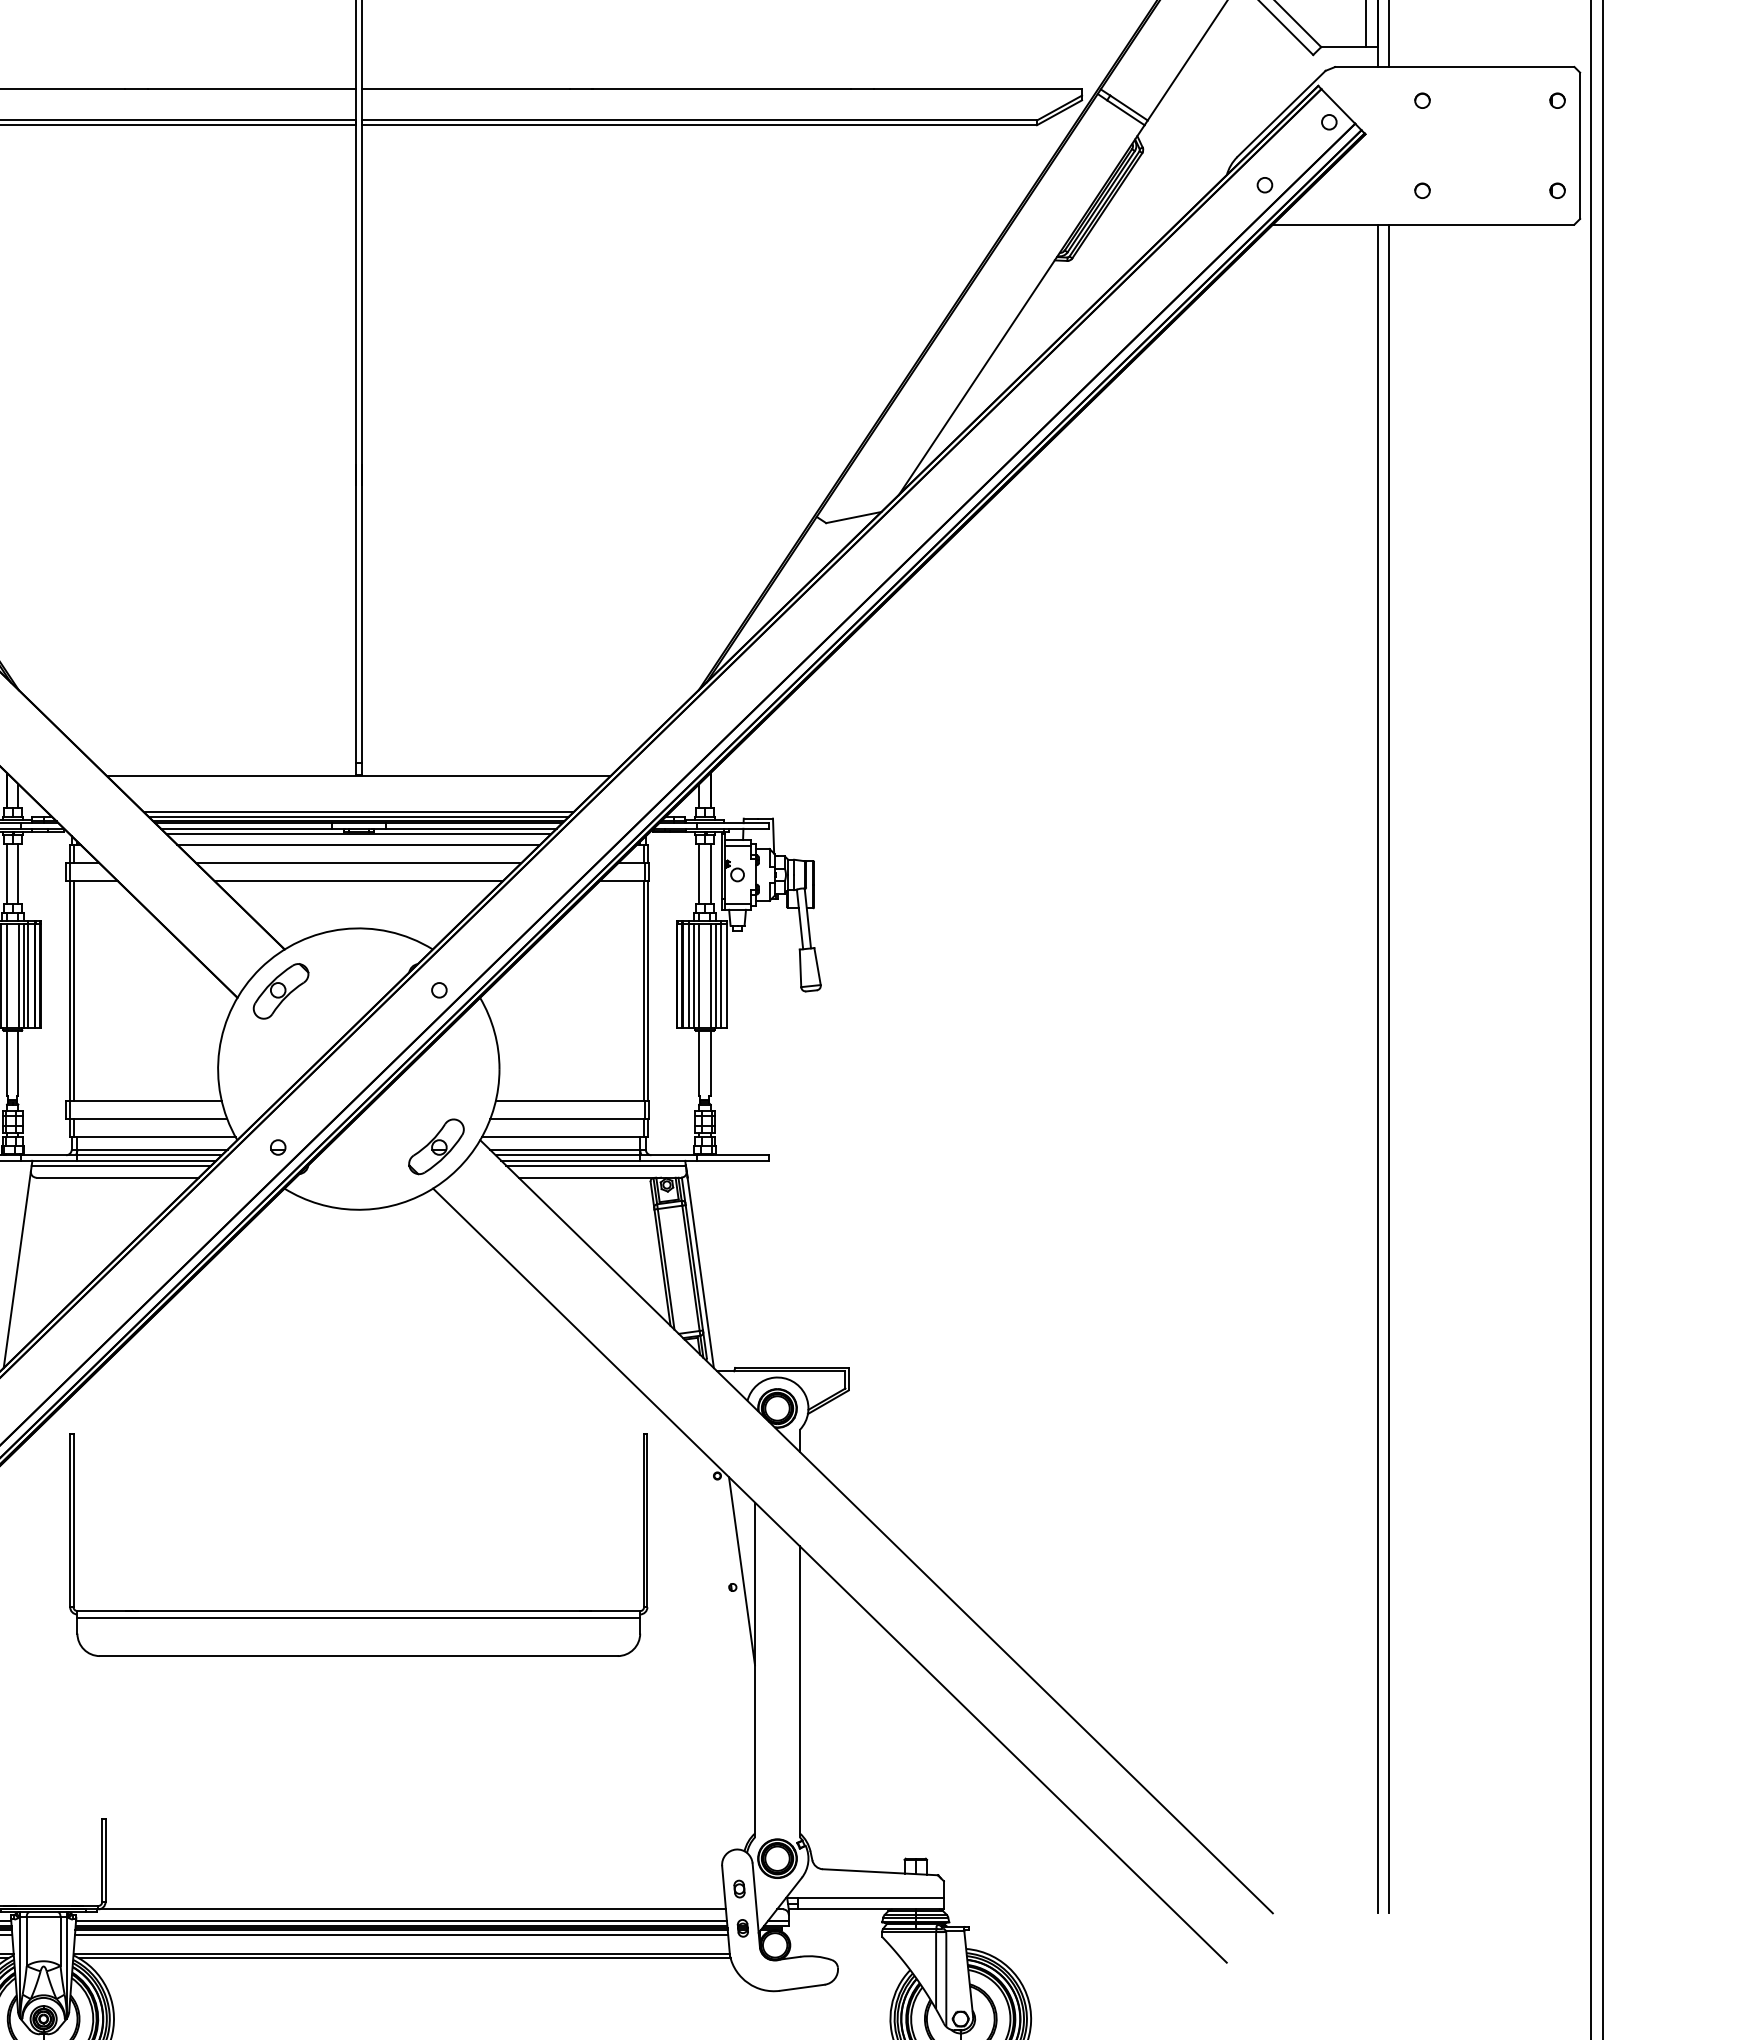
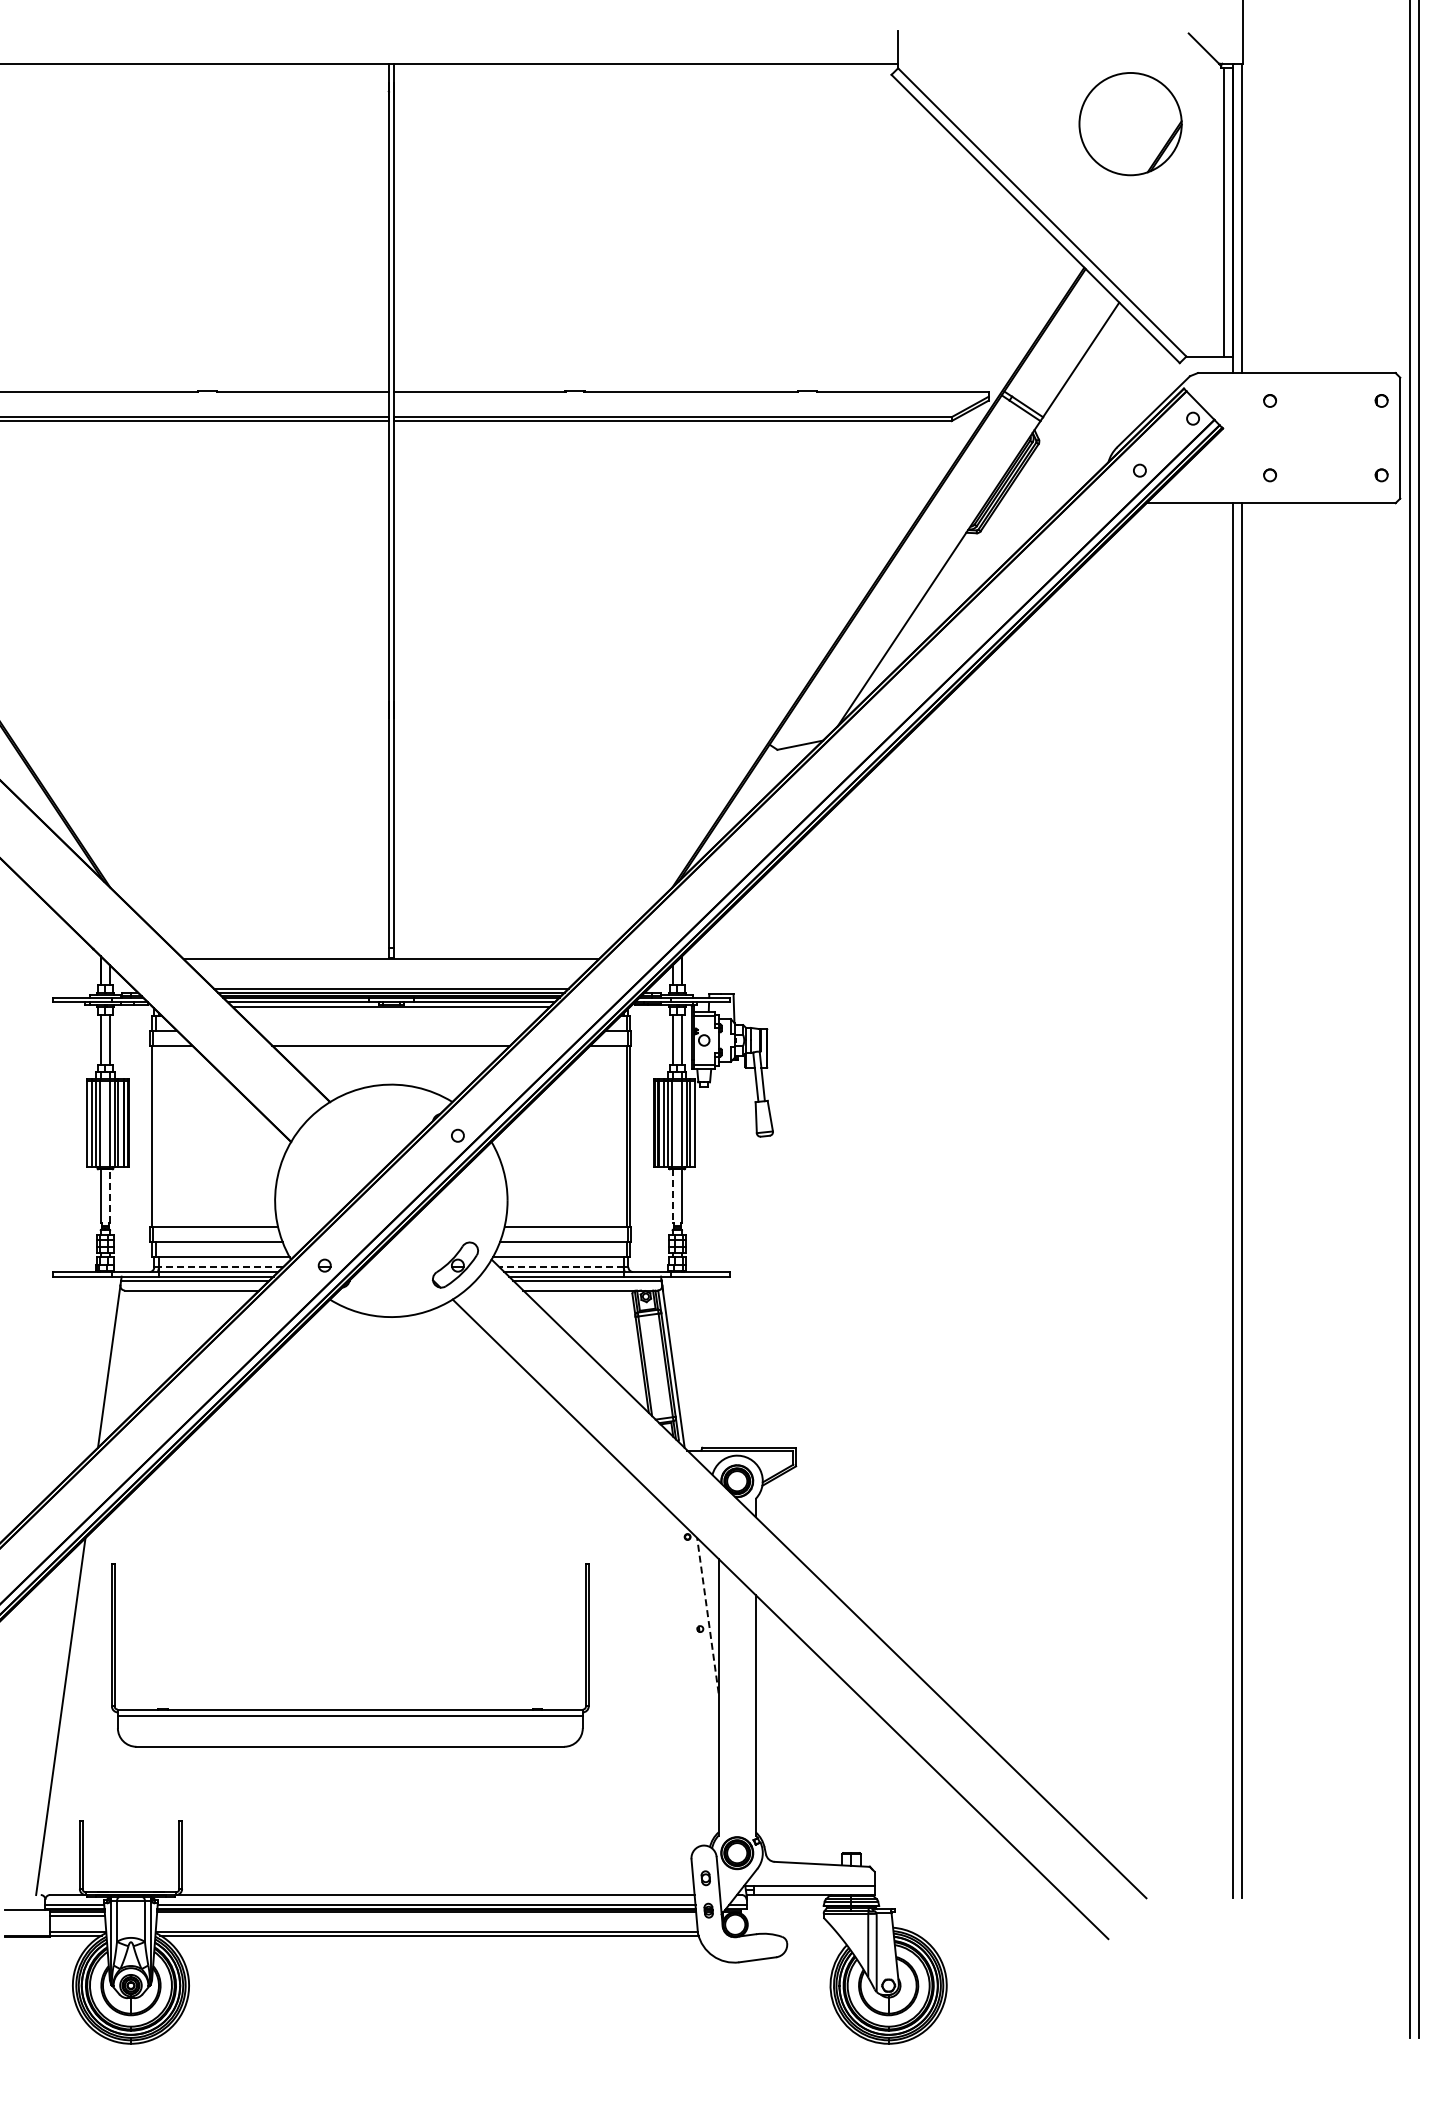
line: (358, 844) -> (391, 1015), removed
line: (357, 862) -> (390, 1030), removed
line: (74, 991) -> (156, 1136), removed
part: (280, 991) -> (326, 1136), removed
line: (18, 1063) -> (110, 1196), solid -> dashed
line: (699, 1063) -> (672, 1196), solid -> dashed
line: (151, 1149) -> (220, 1267), solid -> dashed
line: (564, 1149) -> (561, 1267), solid -> dashed
line: (741, 1571) -> (707, 1615), solid -> dashed
part: (358, 1610) -> (350, 1709), moved
line: (401, 1934) -> (426, 1915), removed

